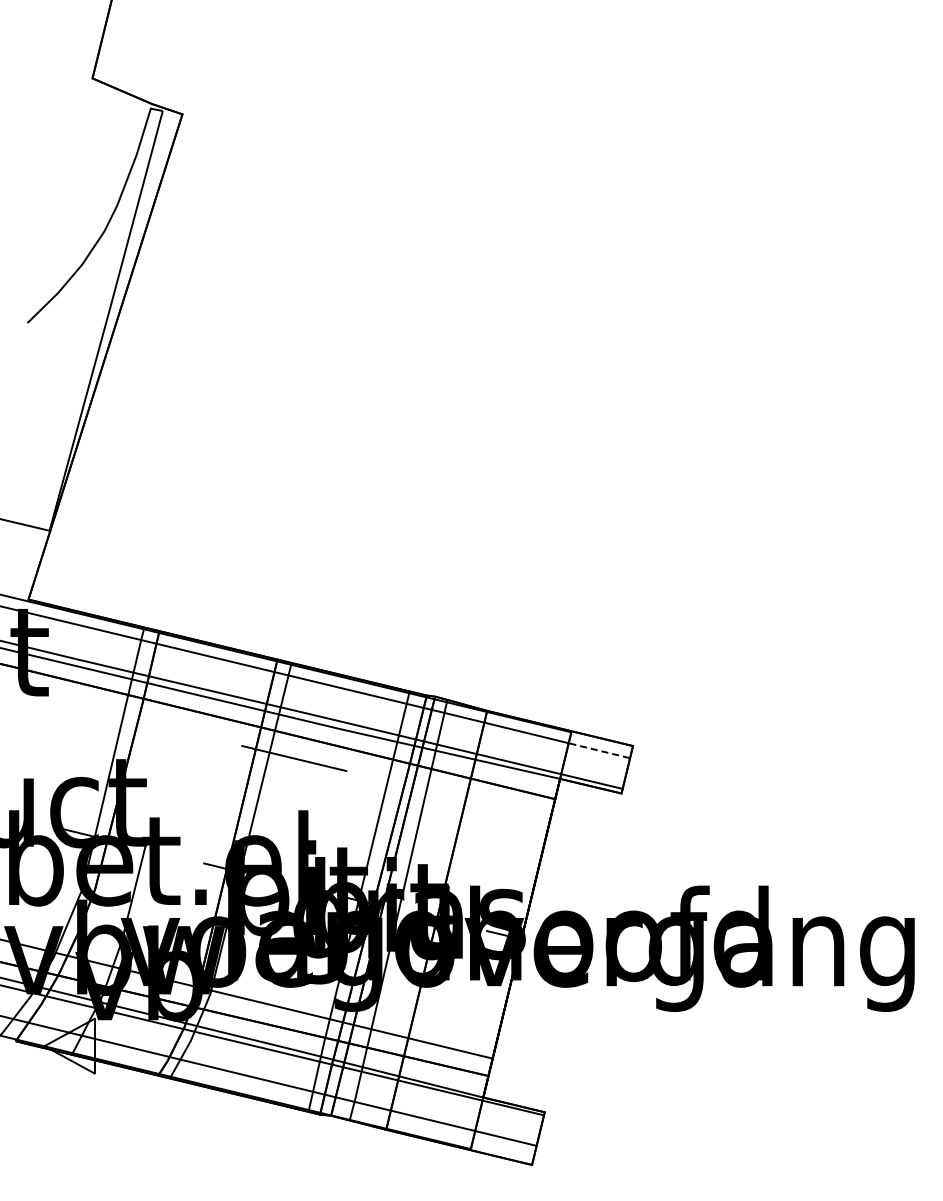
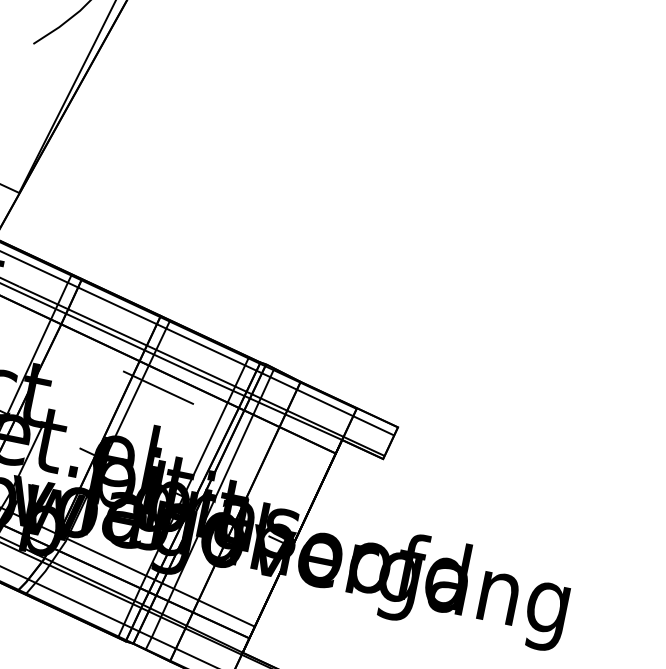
line: (598, 750) -> (373, 425), dashed -> solid

